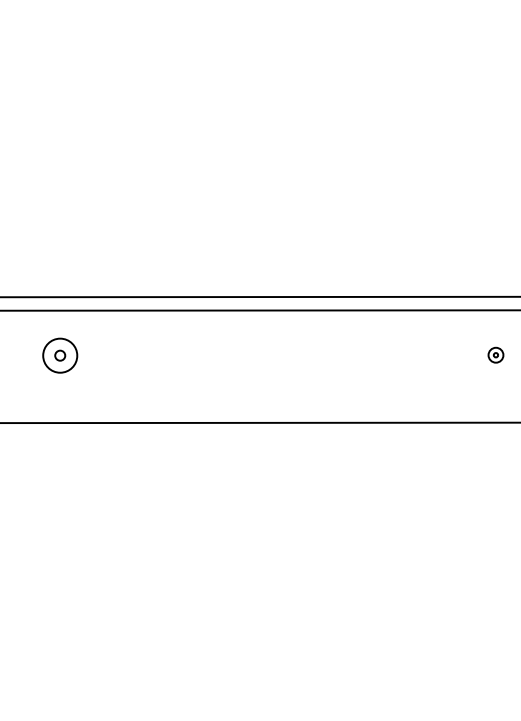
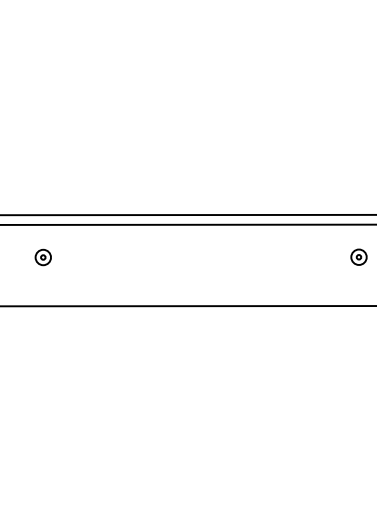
part: (495, 354) -> (358, 256), size x1.43
part: (58, 355) -> (42, 257), size x0.62

